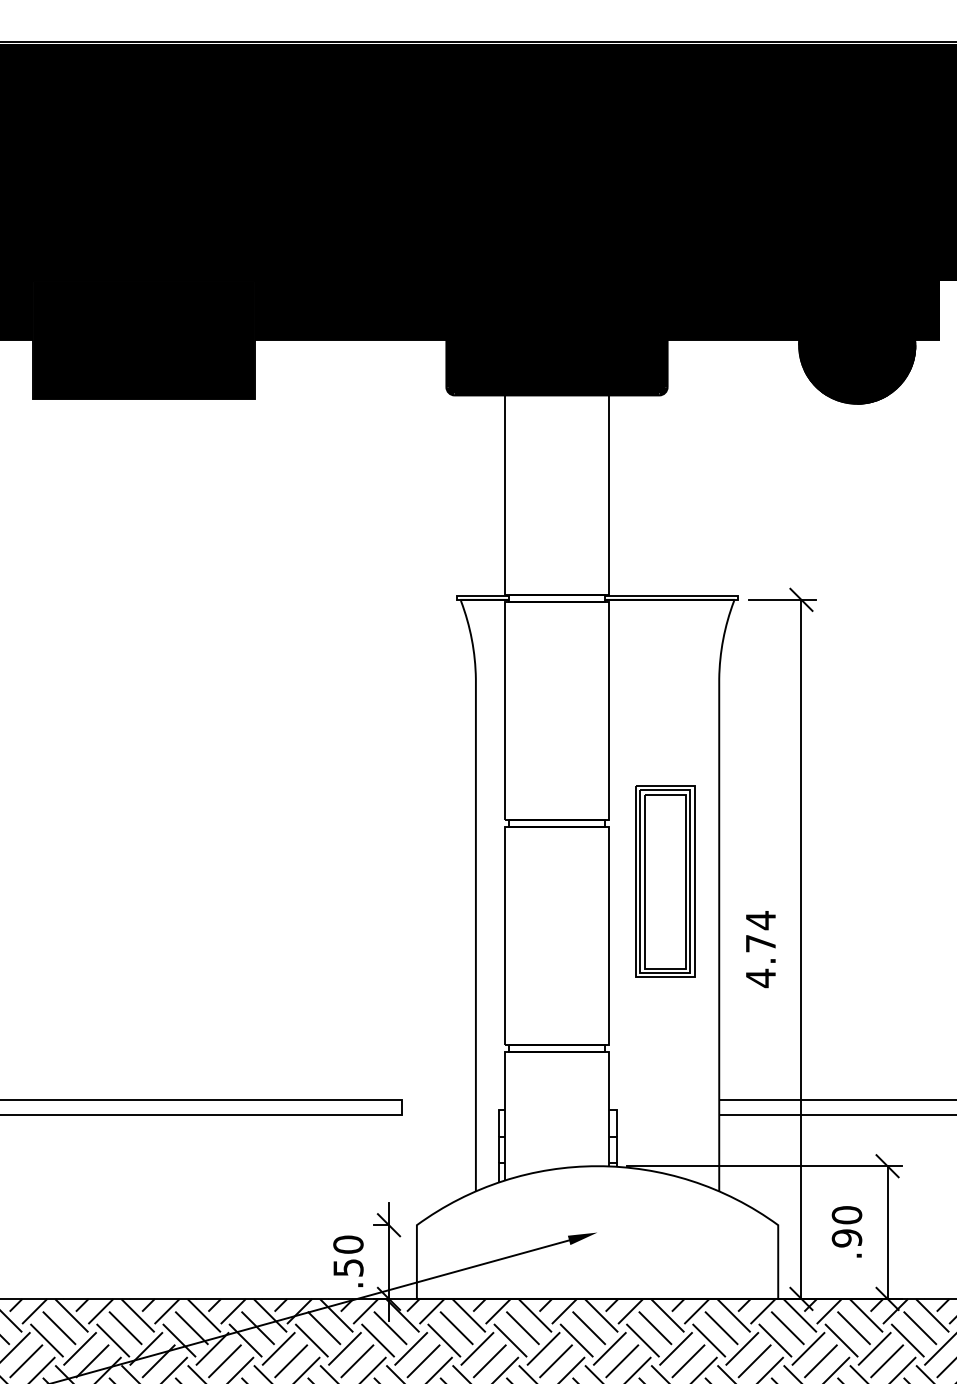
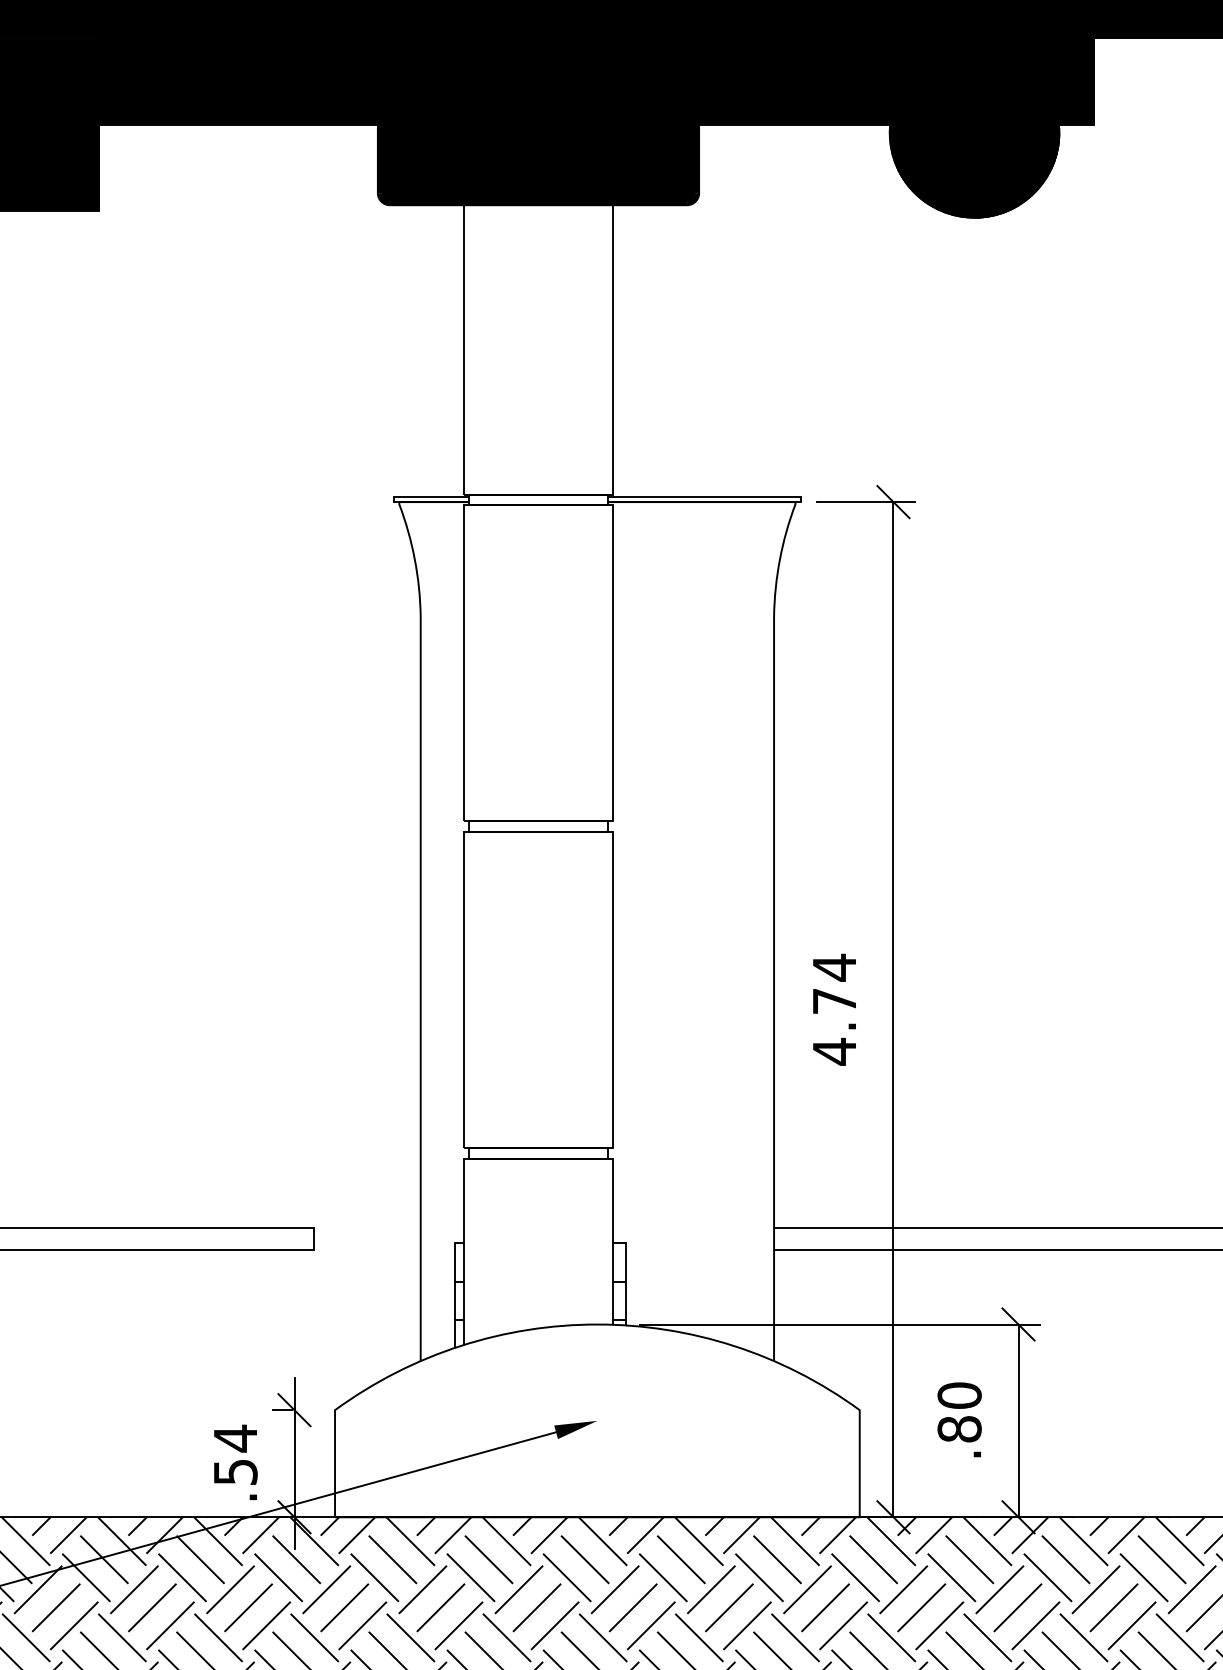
part: (665, 881) -> (696, 911), removed
text: (847, 1238) -> (960, 1429), .90 -> .80
text: (348, 1244) -> (235, 1438), .50 -> .54

